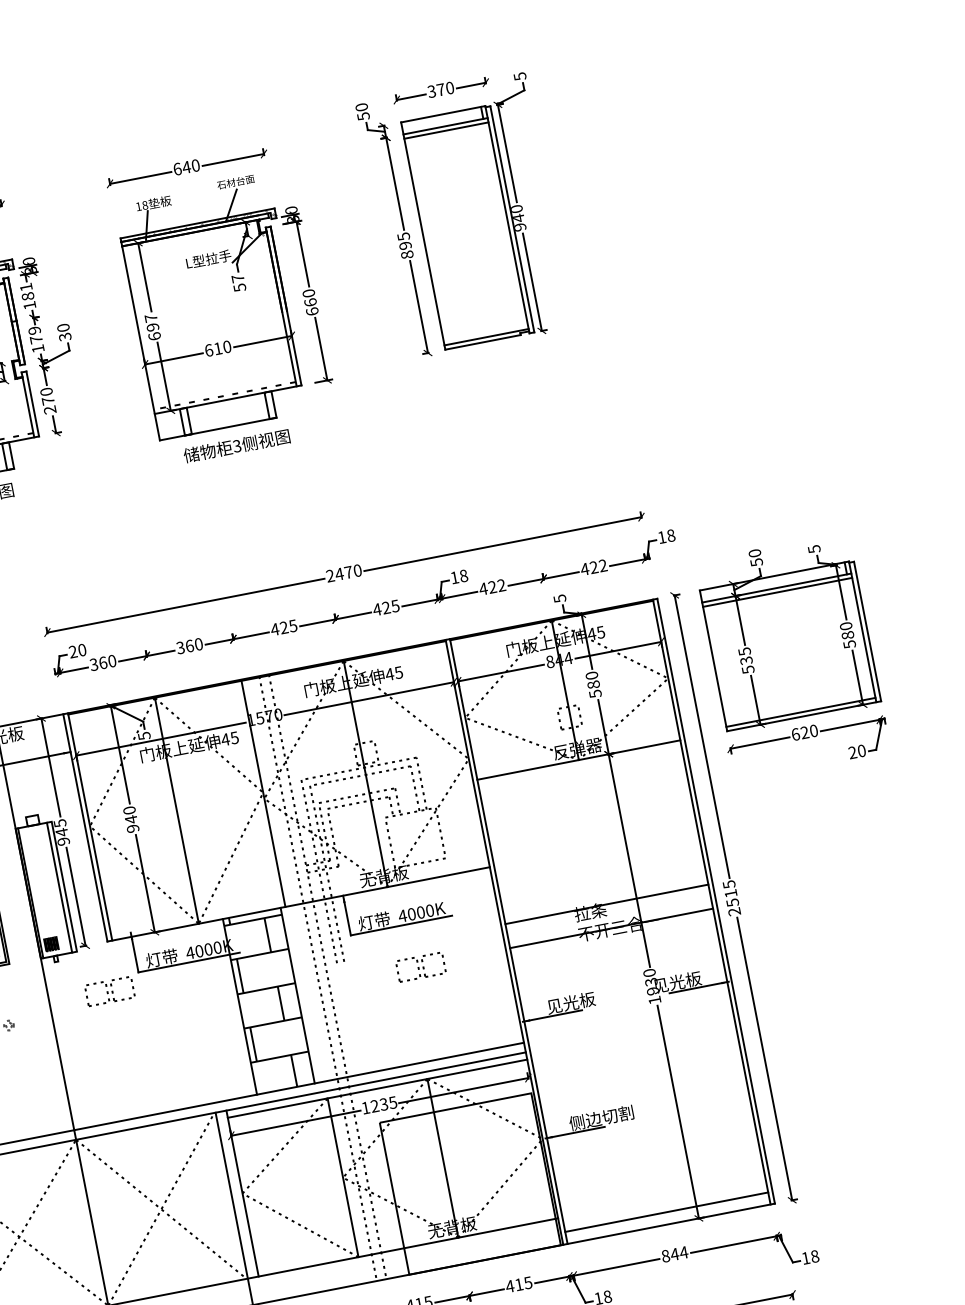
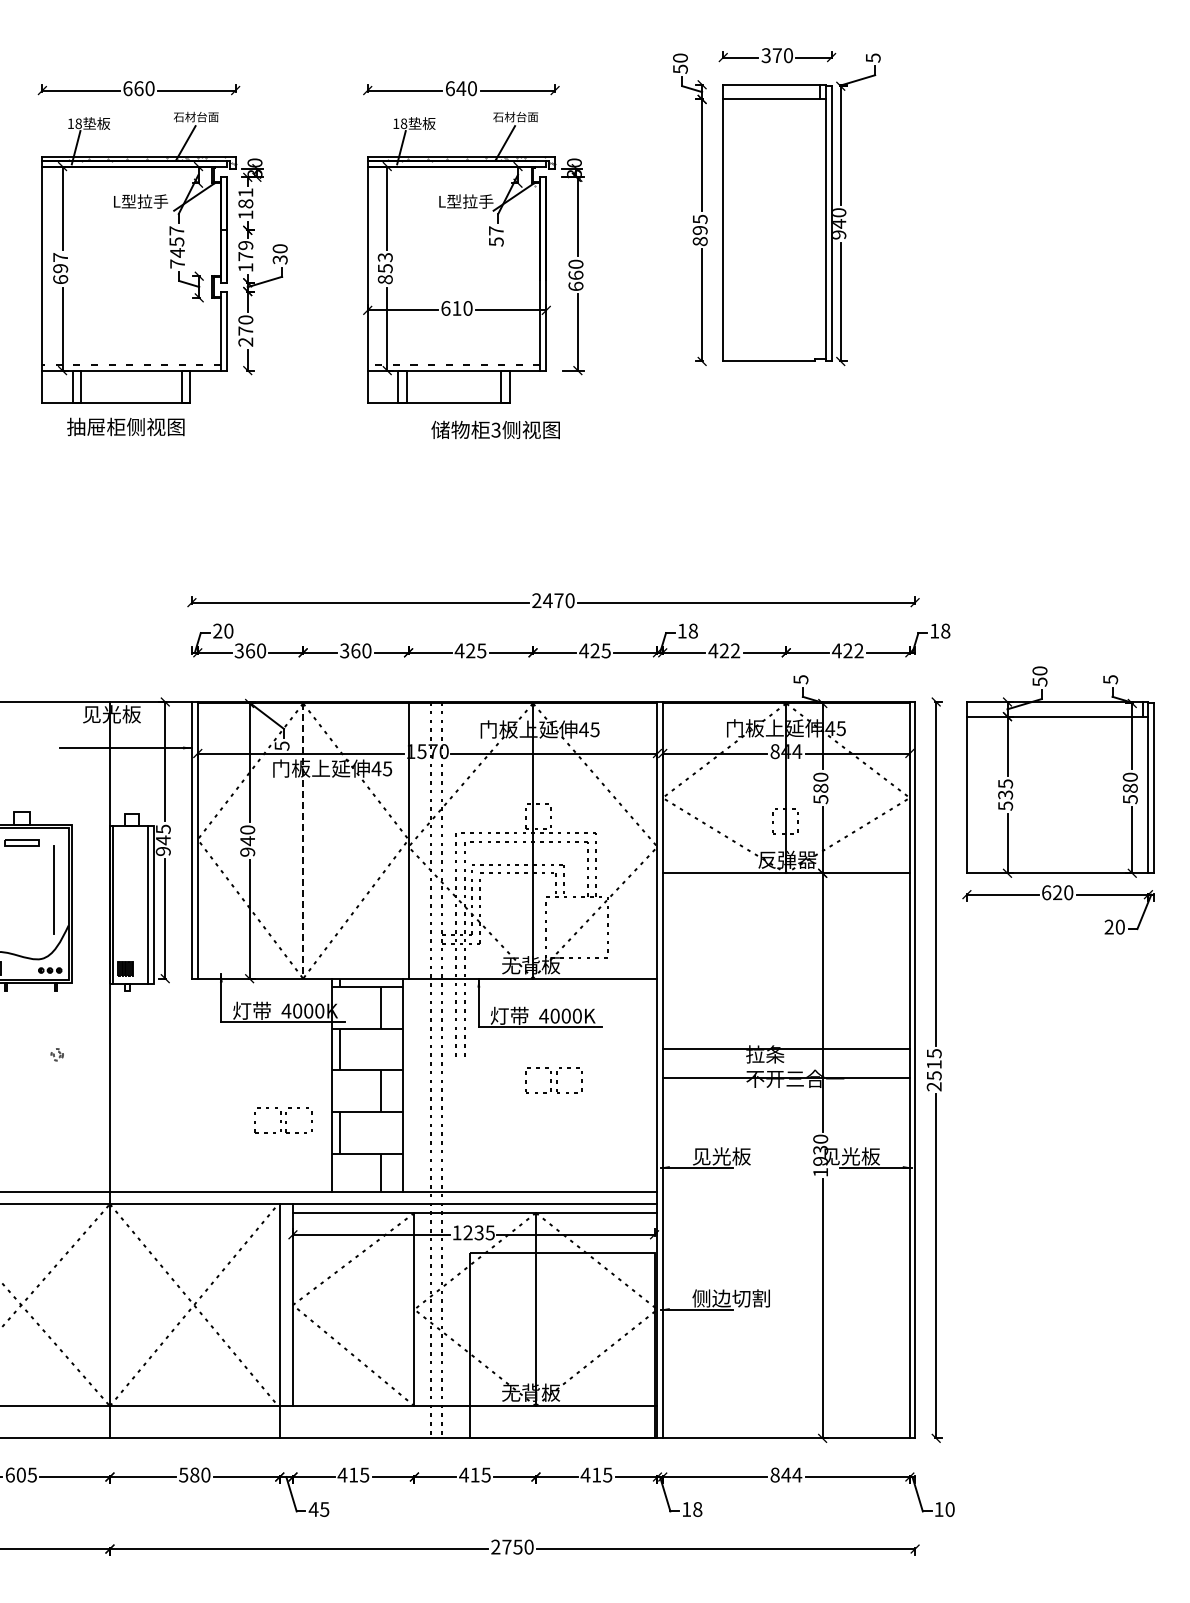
line: (446, 130) -> (774, 104), removed
text: (152, 327) -> (384, 268), 697 -> 853
line: (486, 337) -> (774, 356), removed
text: (236, 445) -> (495, 429), moved
line: (777, 592) -> (1057, 721), removed
line: (800, 712) -> (1057, 868), removed
line: (177, 811) -> (303, 841), solid -> dashed
part: (109, 991) -> (283, 1120), moved
line: (666, 1212) -> (785, 1423), removed
text: (814, 1256) -> (949, 1509), 18 -> 10

